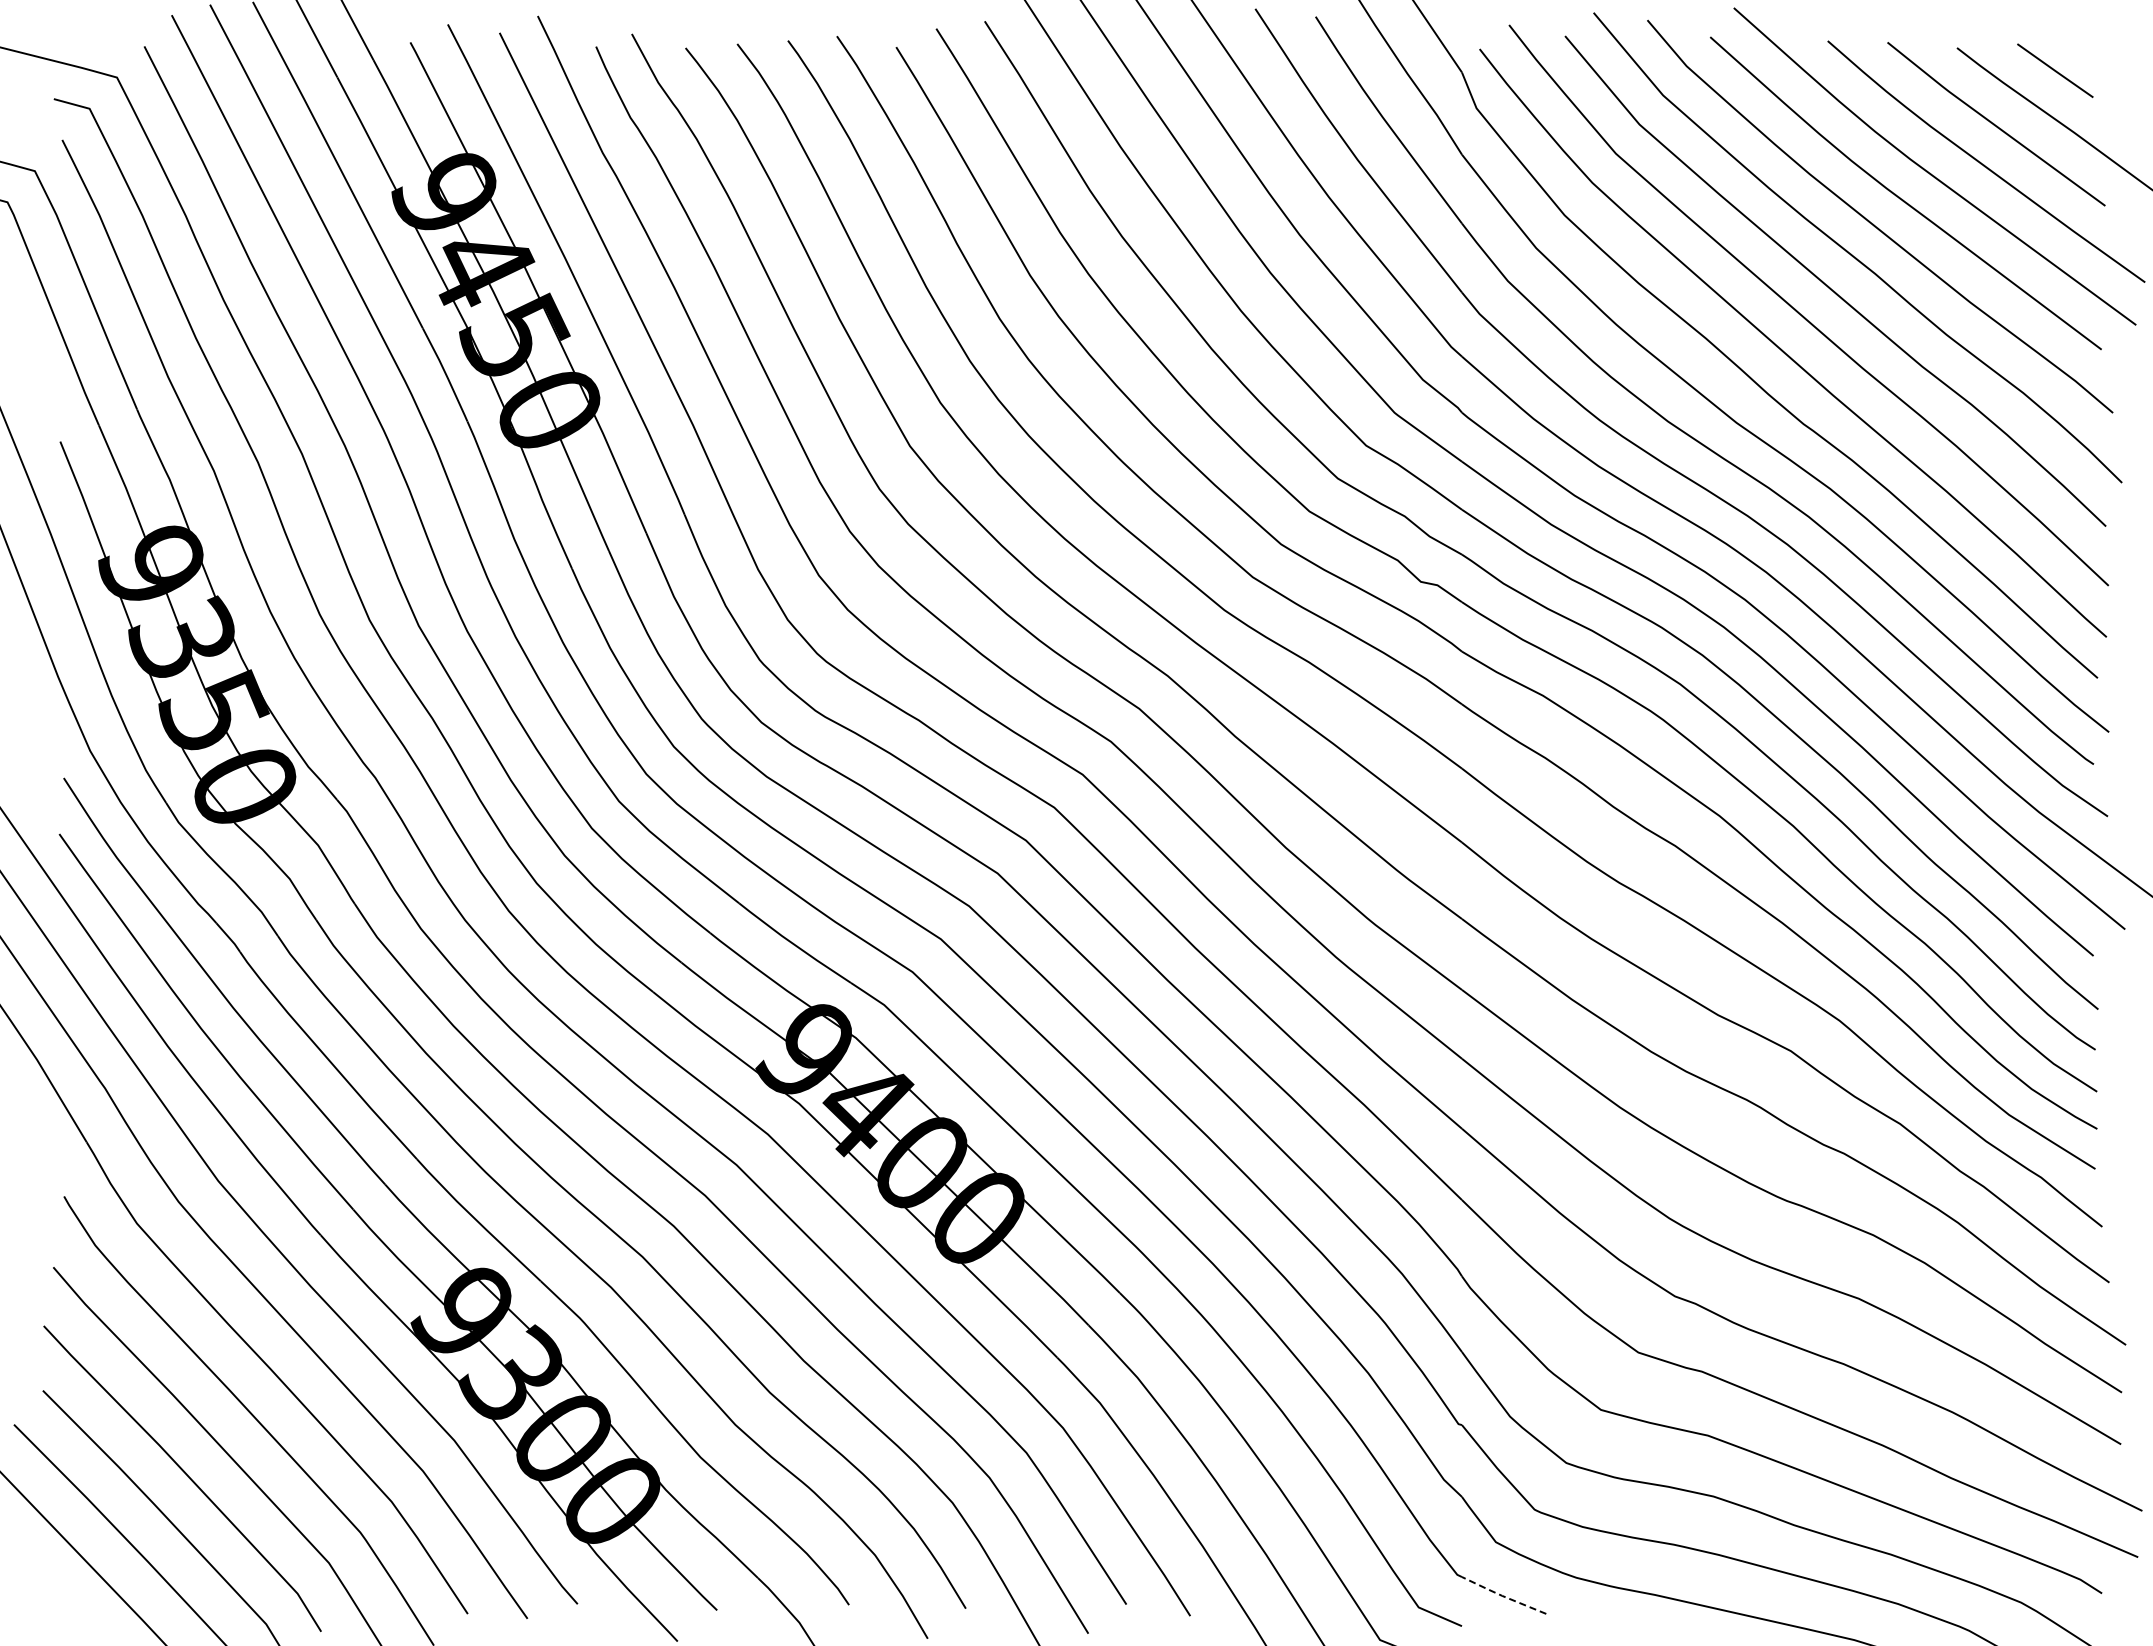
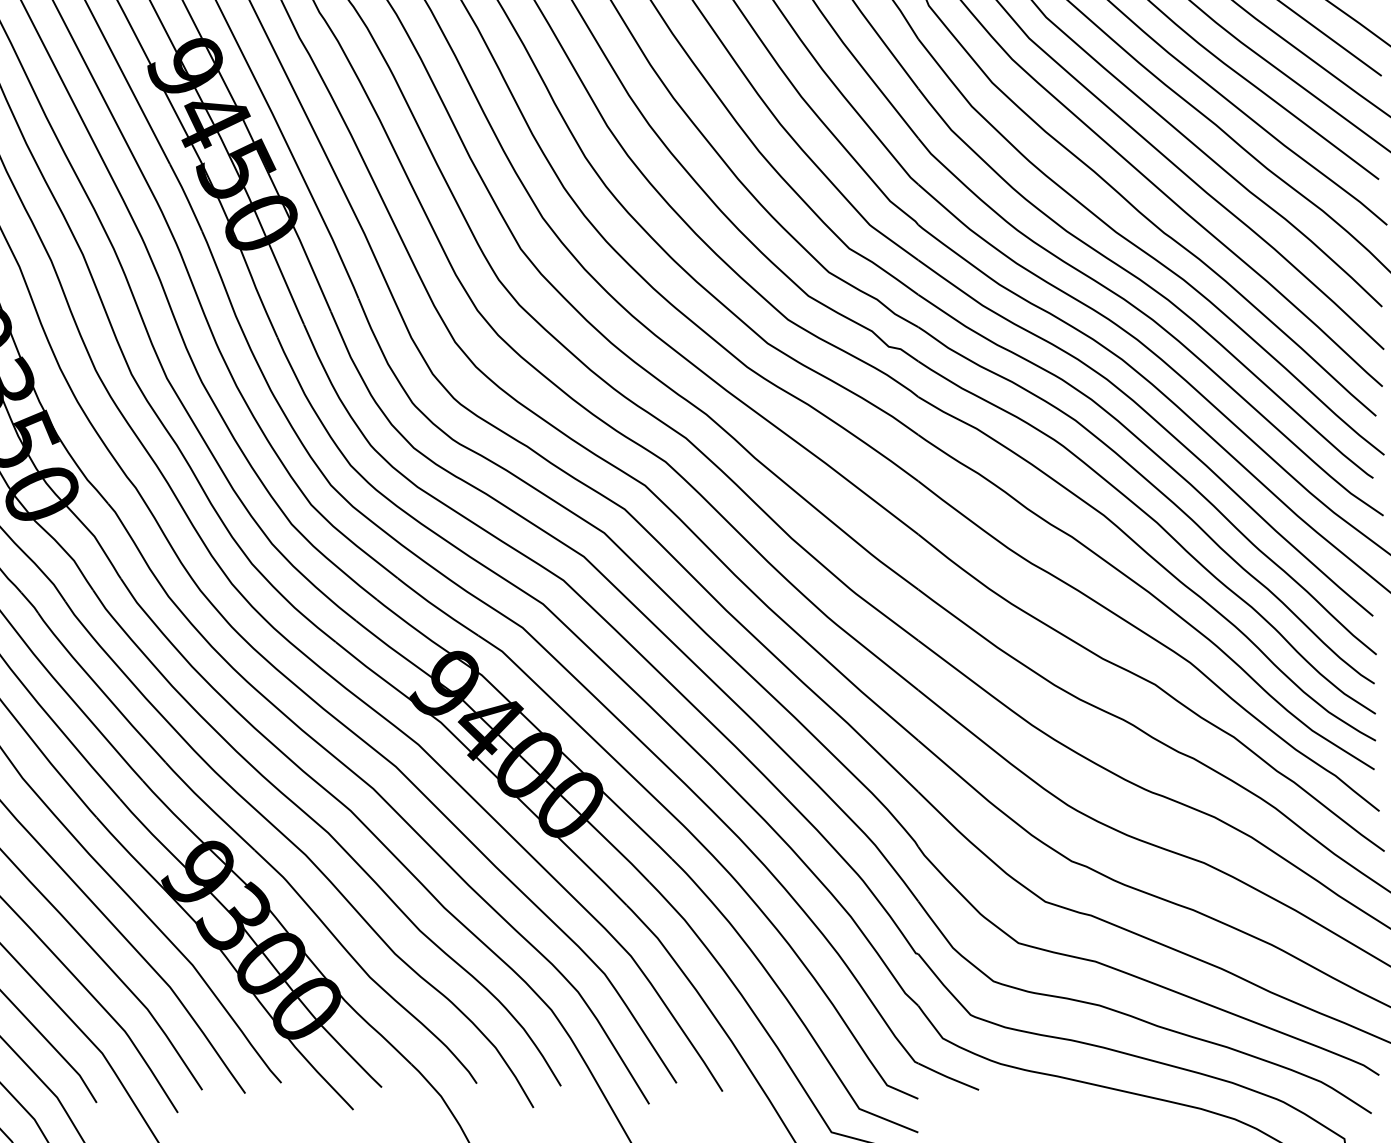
line: (1502, 1595) -> (947, 1076), dashed -> solid

